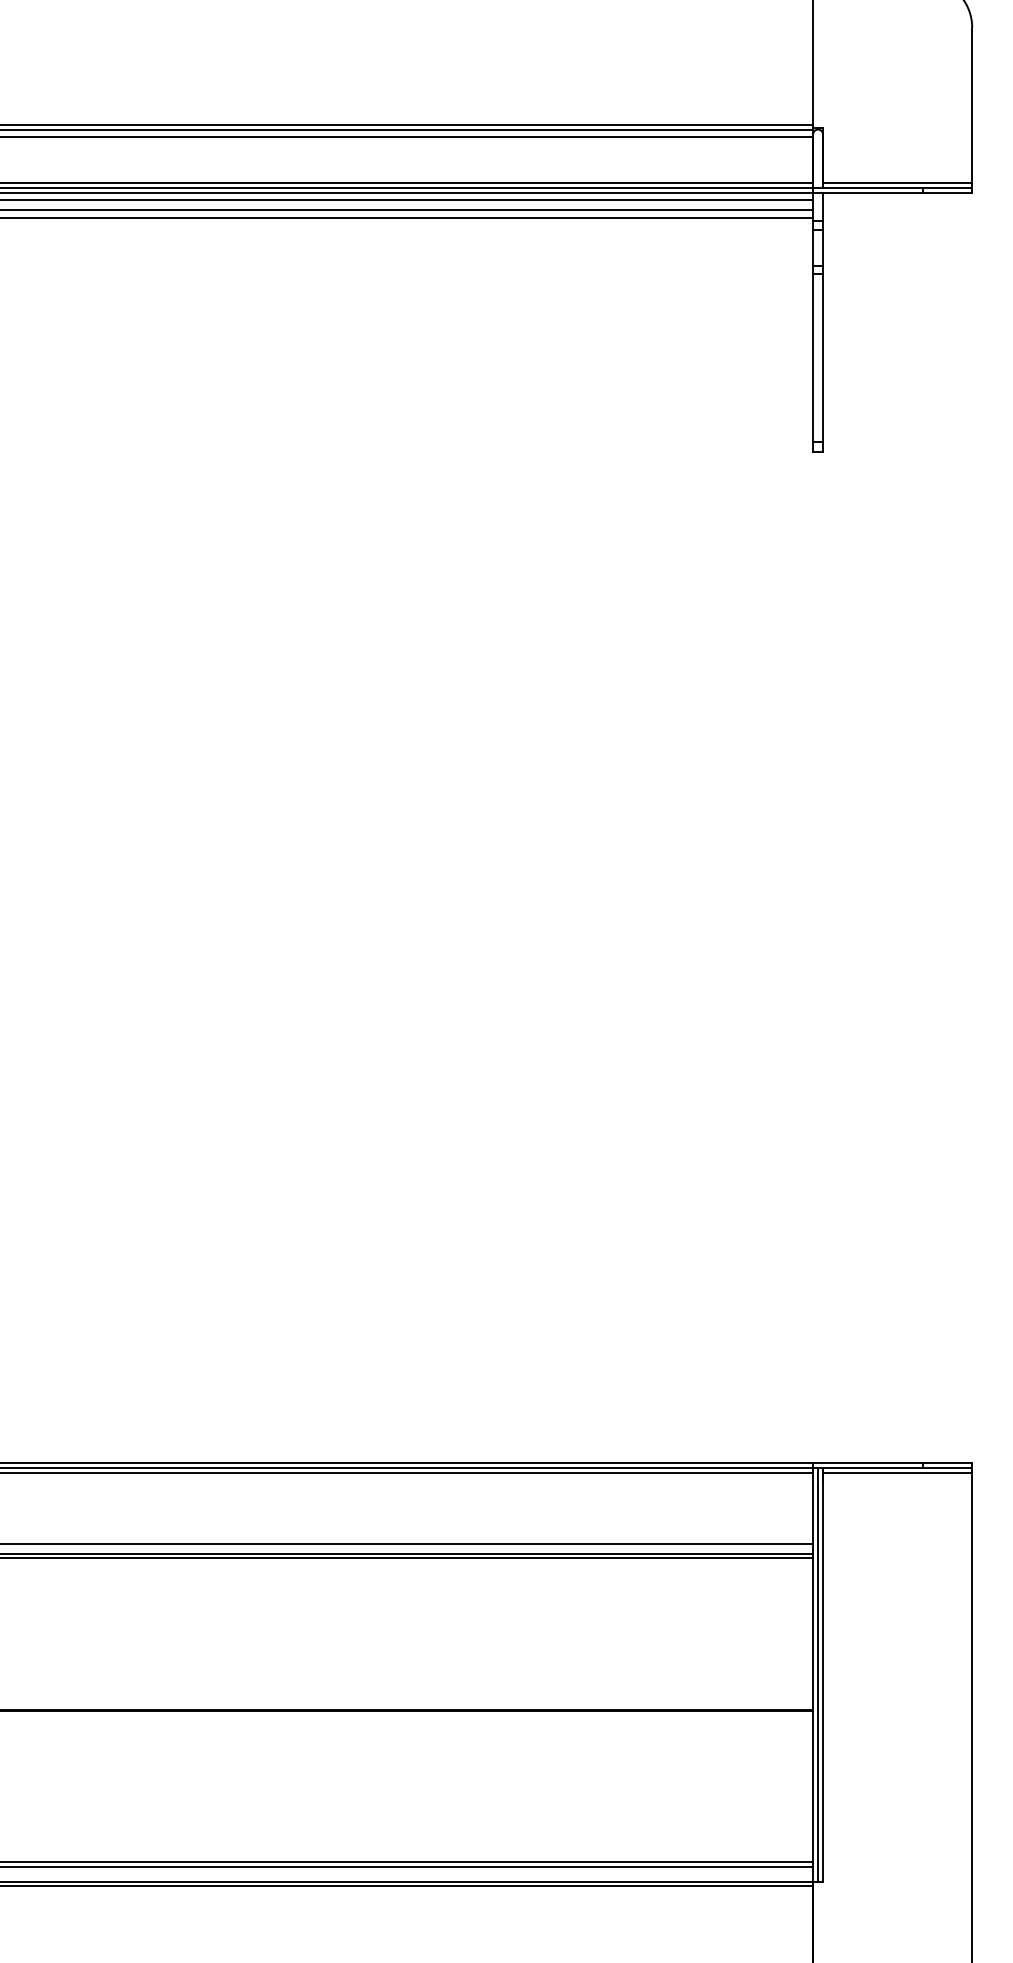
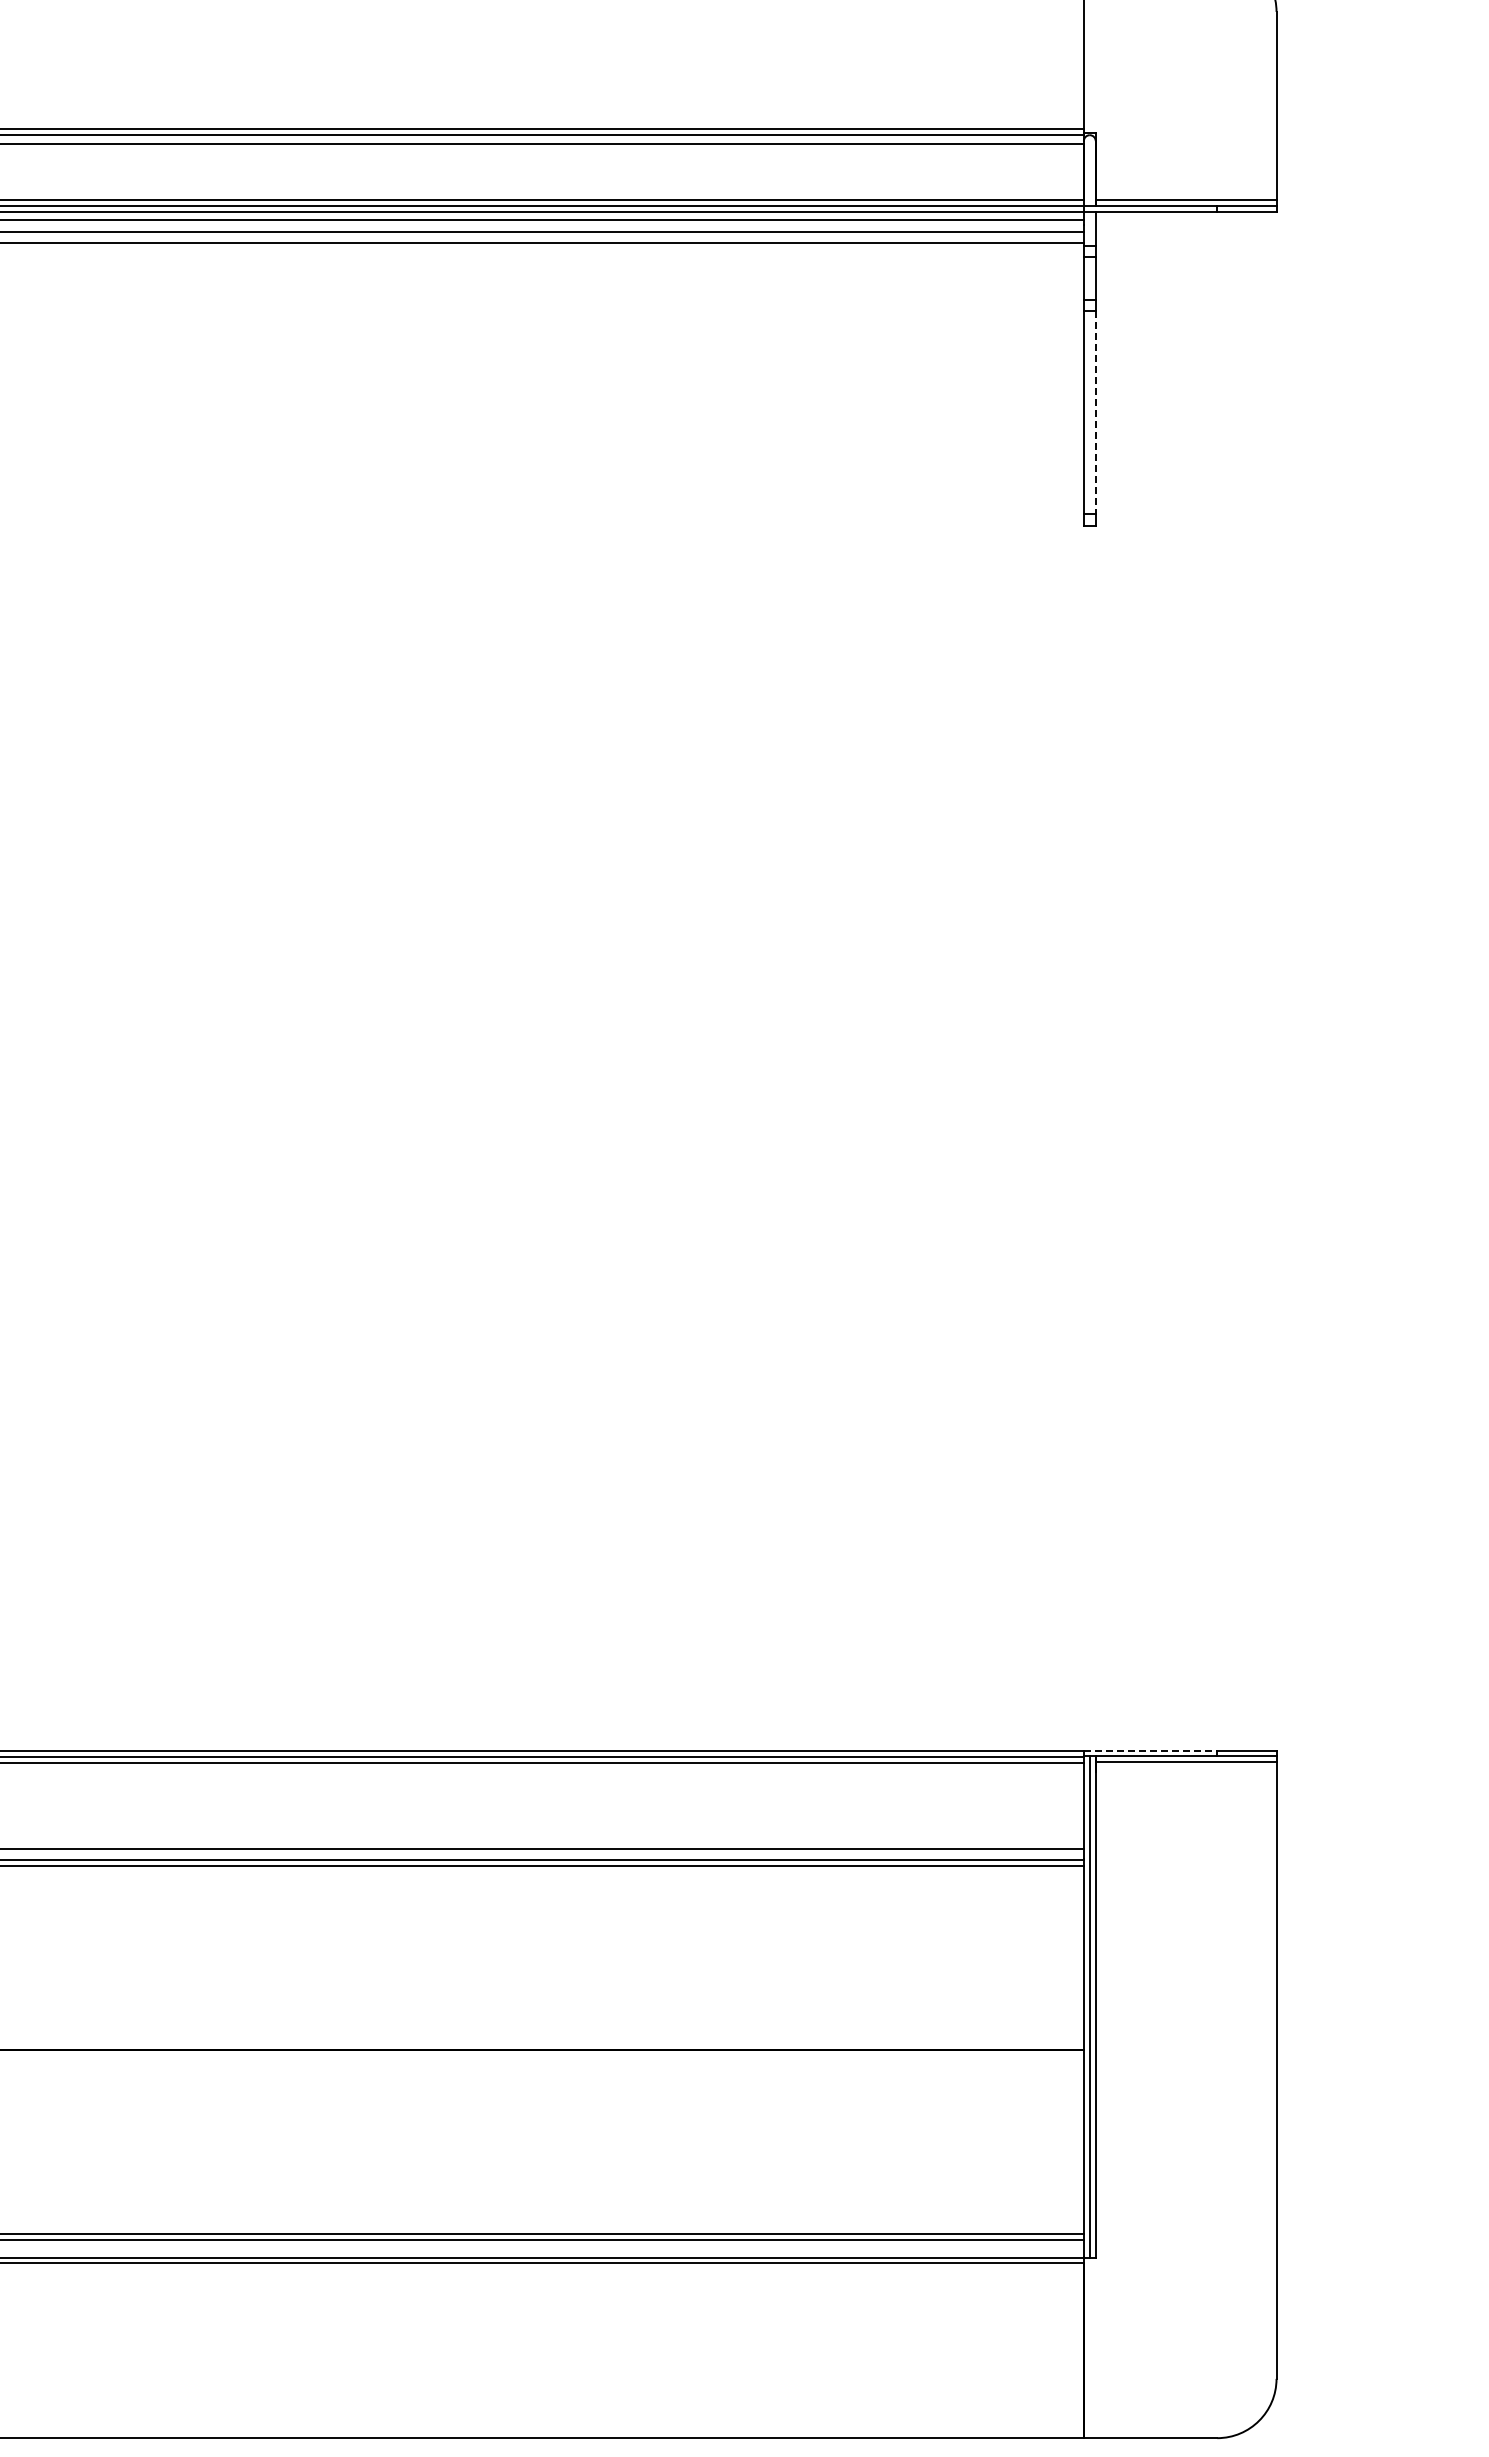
line: (822, 358) -> (1095, 412), solid -> dashed
line: (868, 1462) -> (1150, 1750), solid -> dashed

